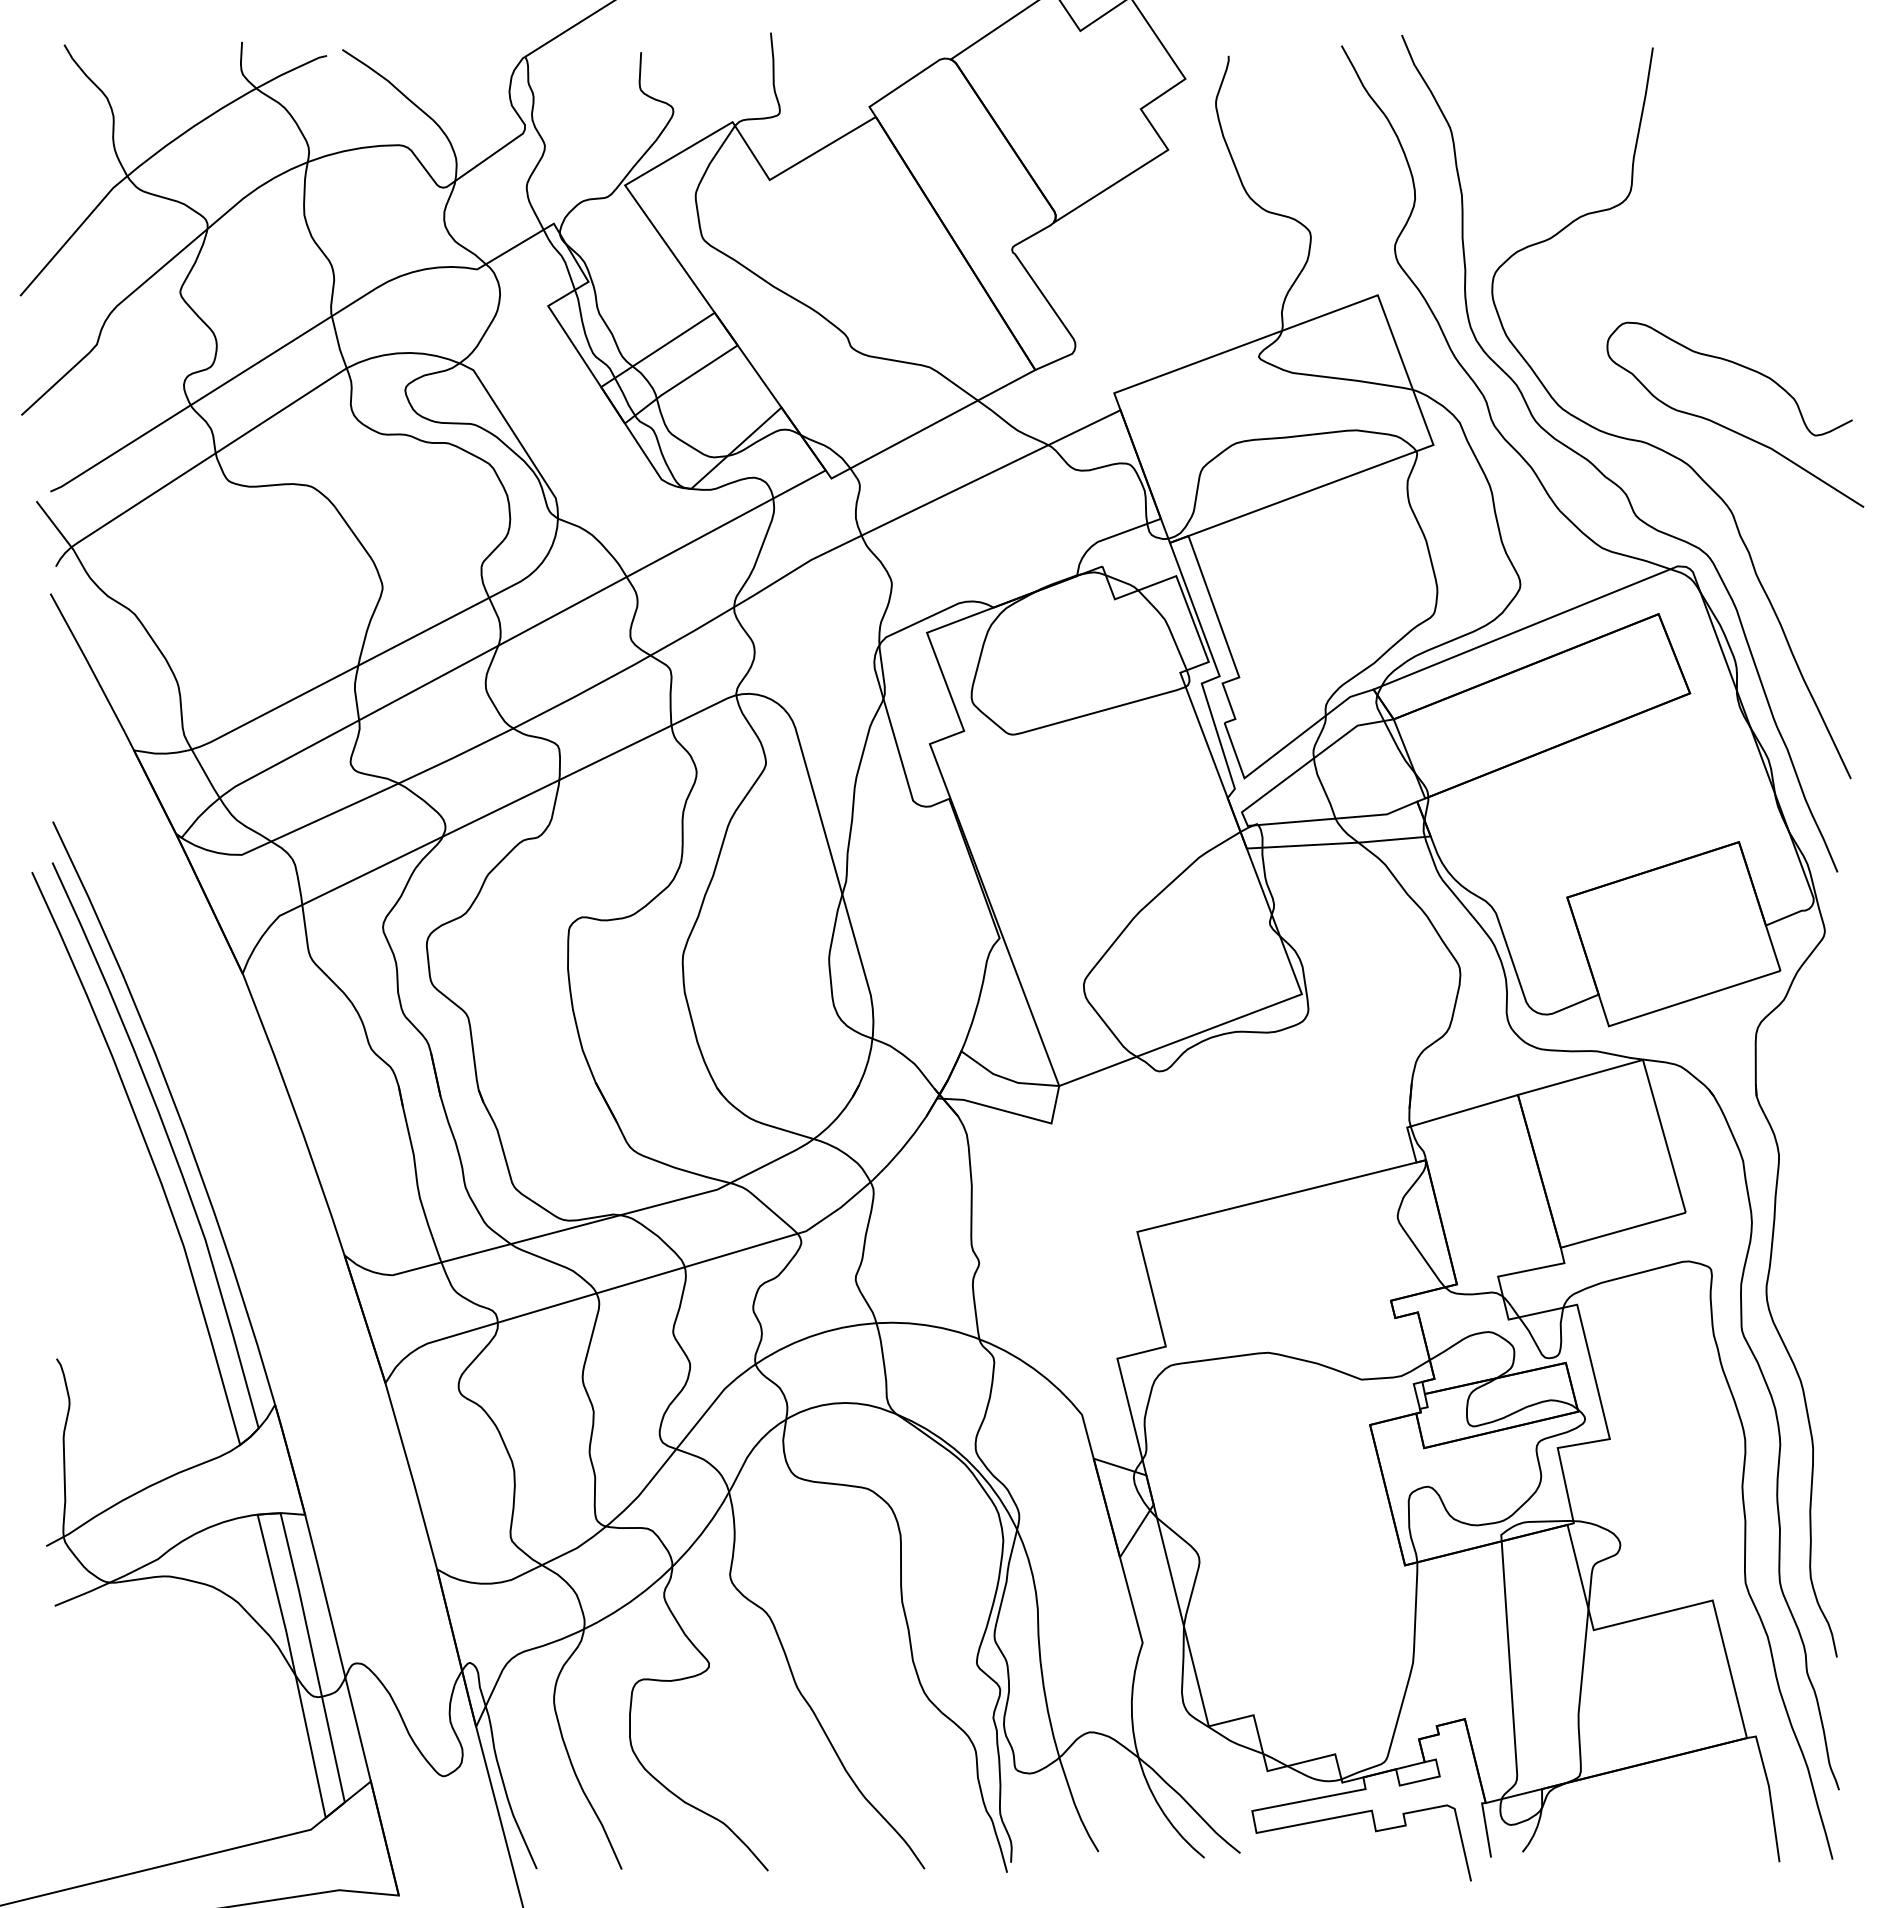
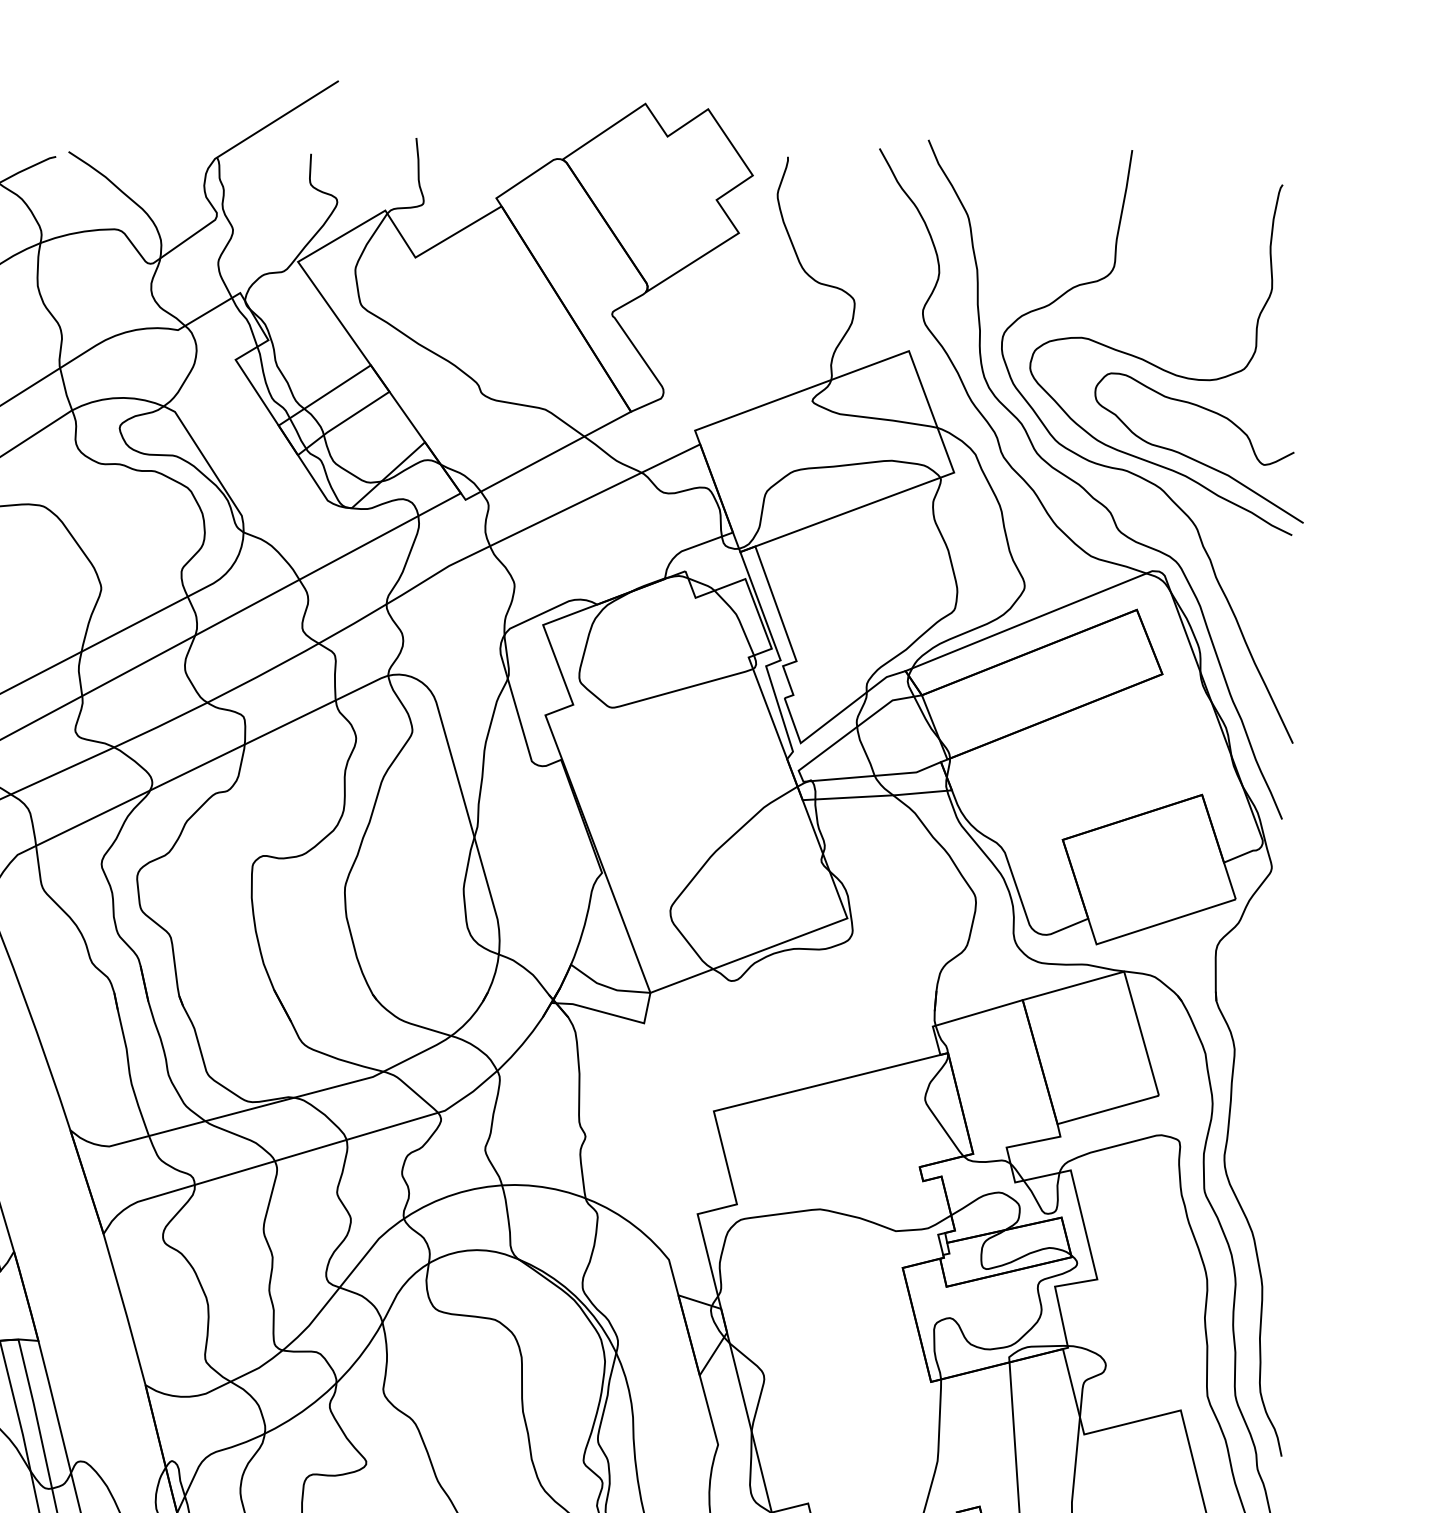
curve: (1685, 314) -> (1158, 366), added

